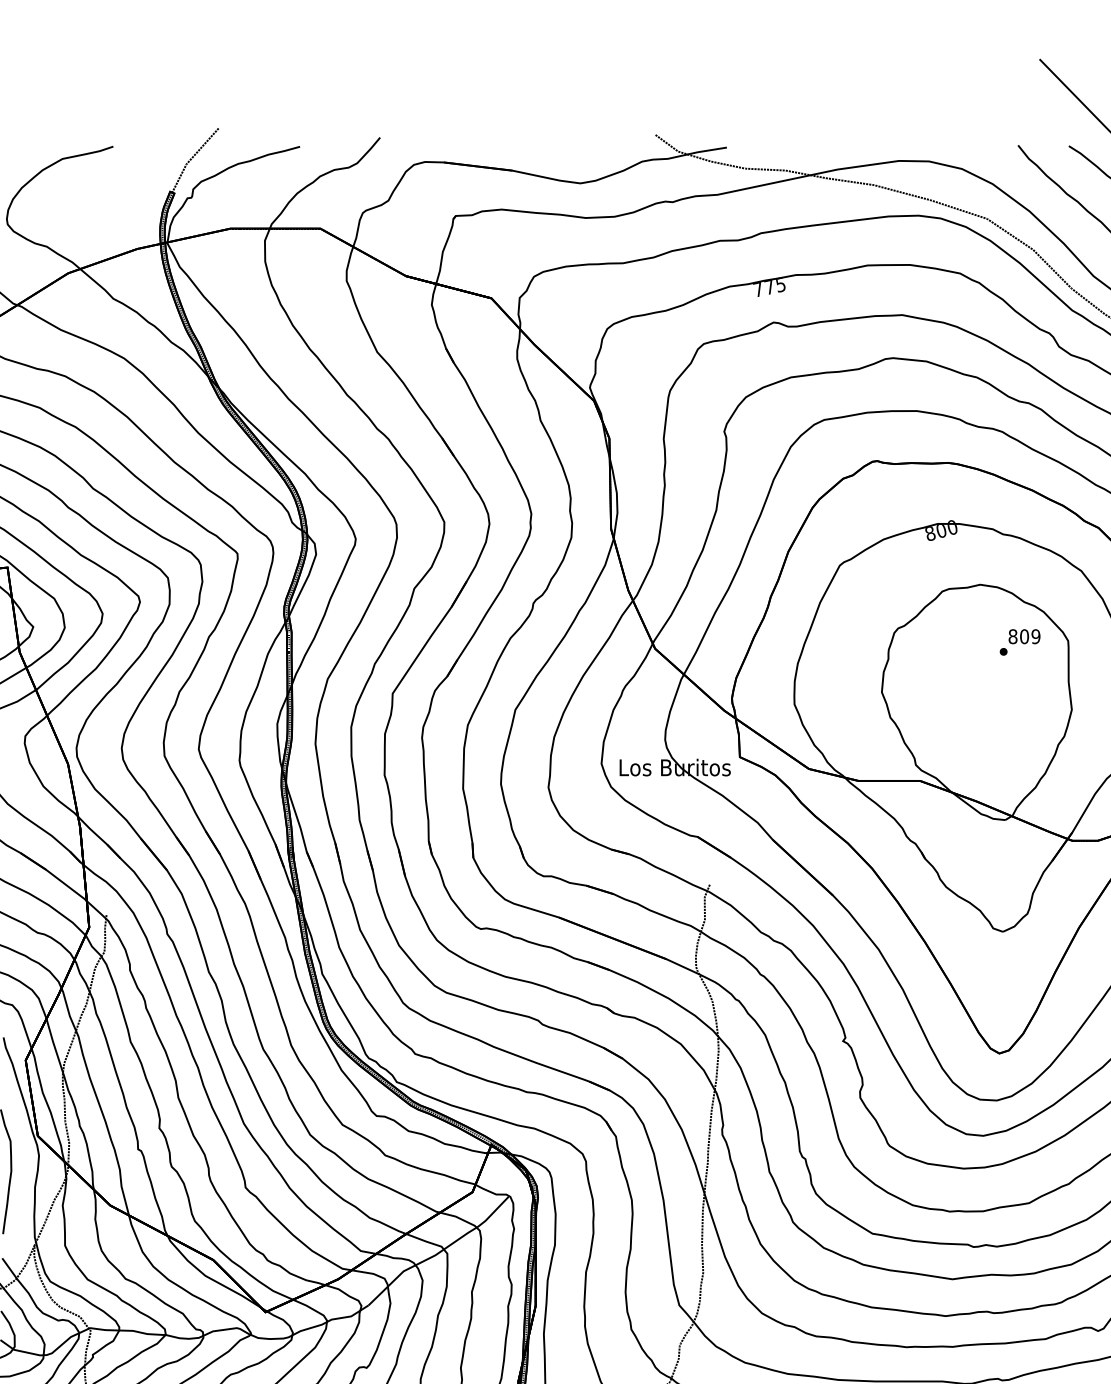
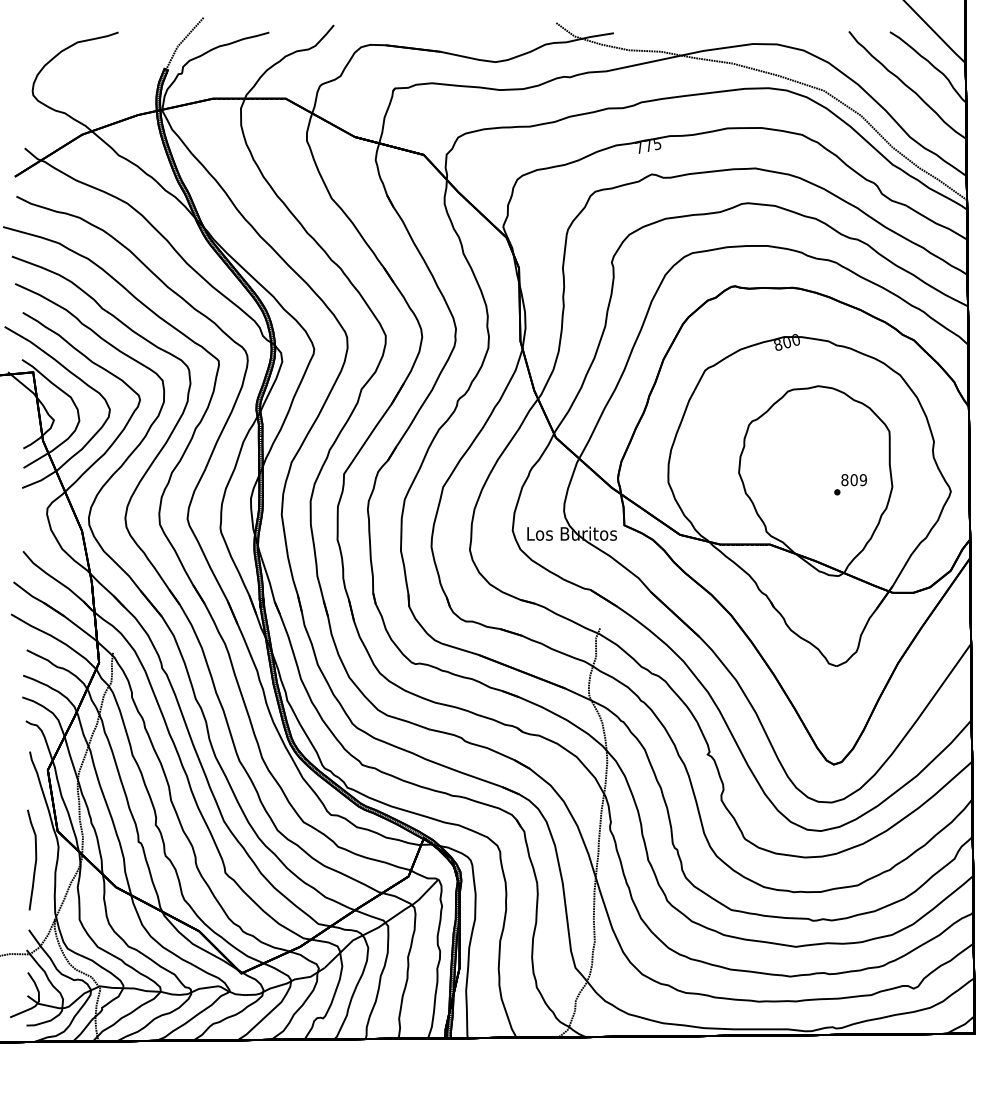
text: (1019, 642) -> (850, 484), moved

